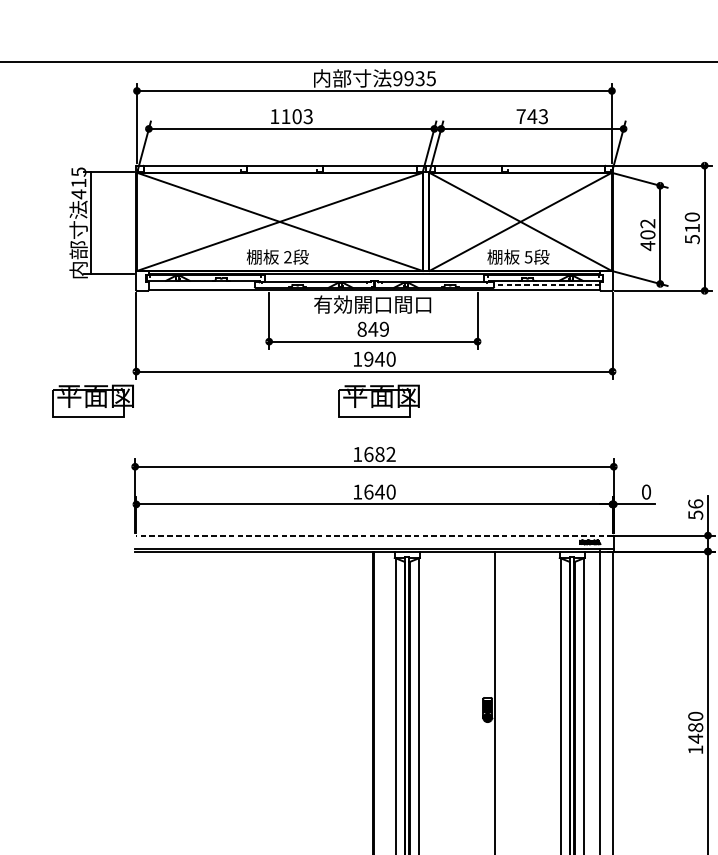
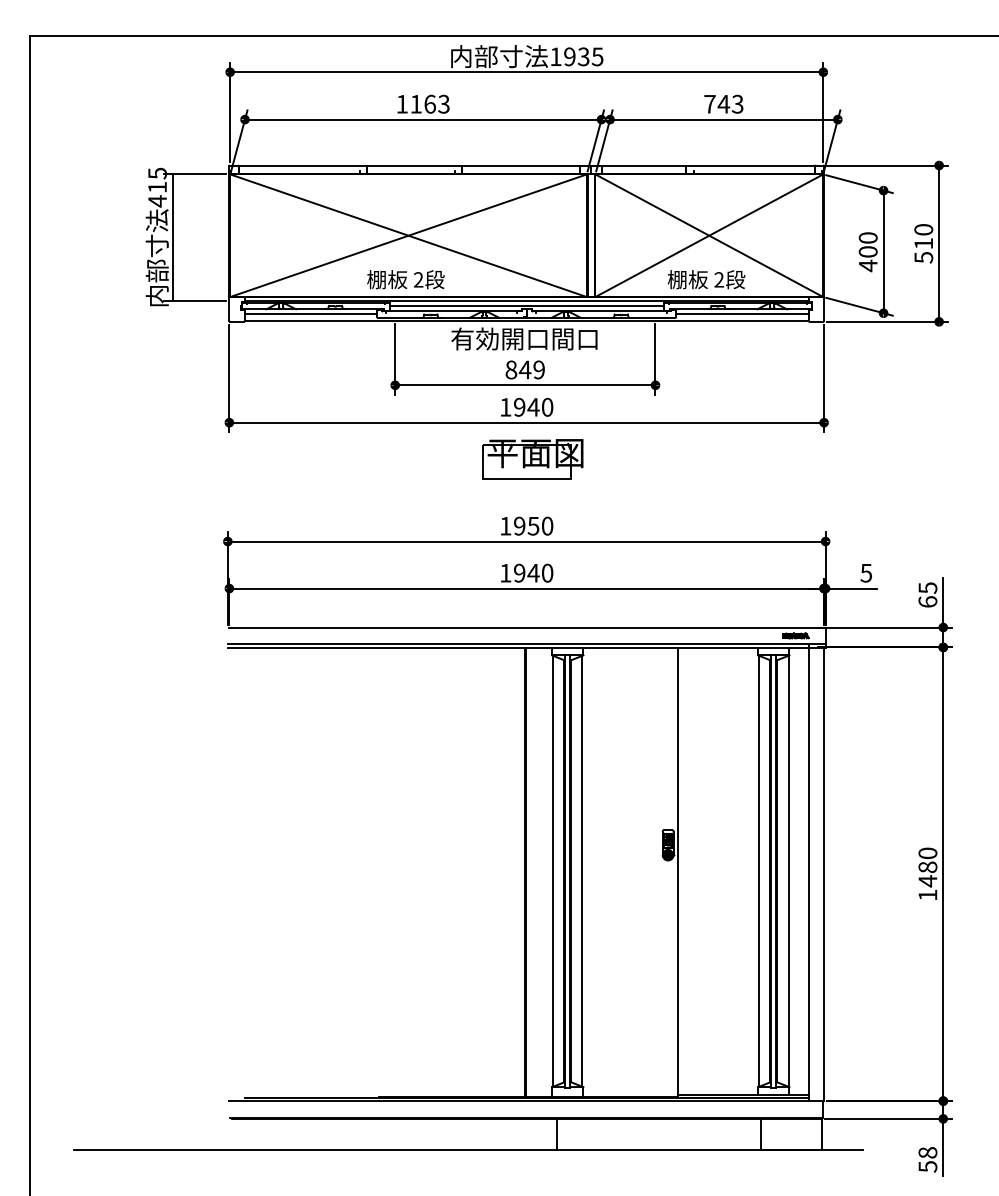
text: (397, 78) -> (555, 56), 9935 -> 1935
text: (296, 116) -> (429, 103), 1103 -> 1163
text: (647, 223) -> (867, 237), 402 -> 400
text: (528, 256) -> (719, 279), 5 -> 2
line: (374, 277) -> (526, 305), added
line: (201, 284) -> (310, 314), added
line: (547, 284) -> (742, 314), dashed -> solid
part: (93, 401) -> (175, 459), removed
text: (379, 453) -> (533, 525), 1682 -> 1950
text: (368, 491) -> (519, 572), 1640 -> 1940
text: (646, 491) -> (866, 572), 0 -> 5
text: (695, 509) -> (927, 594), 56 -> 65
line: (374, 535) -> (526, 627), dashed -> solid

